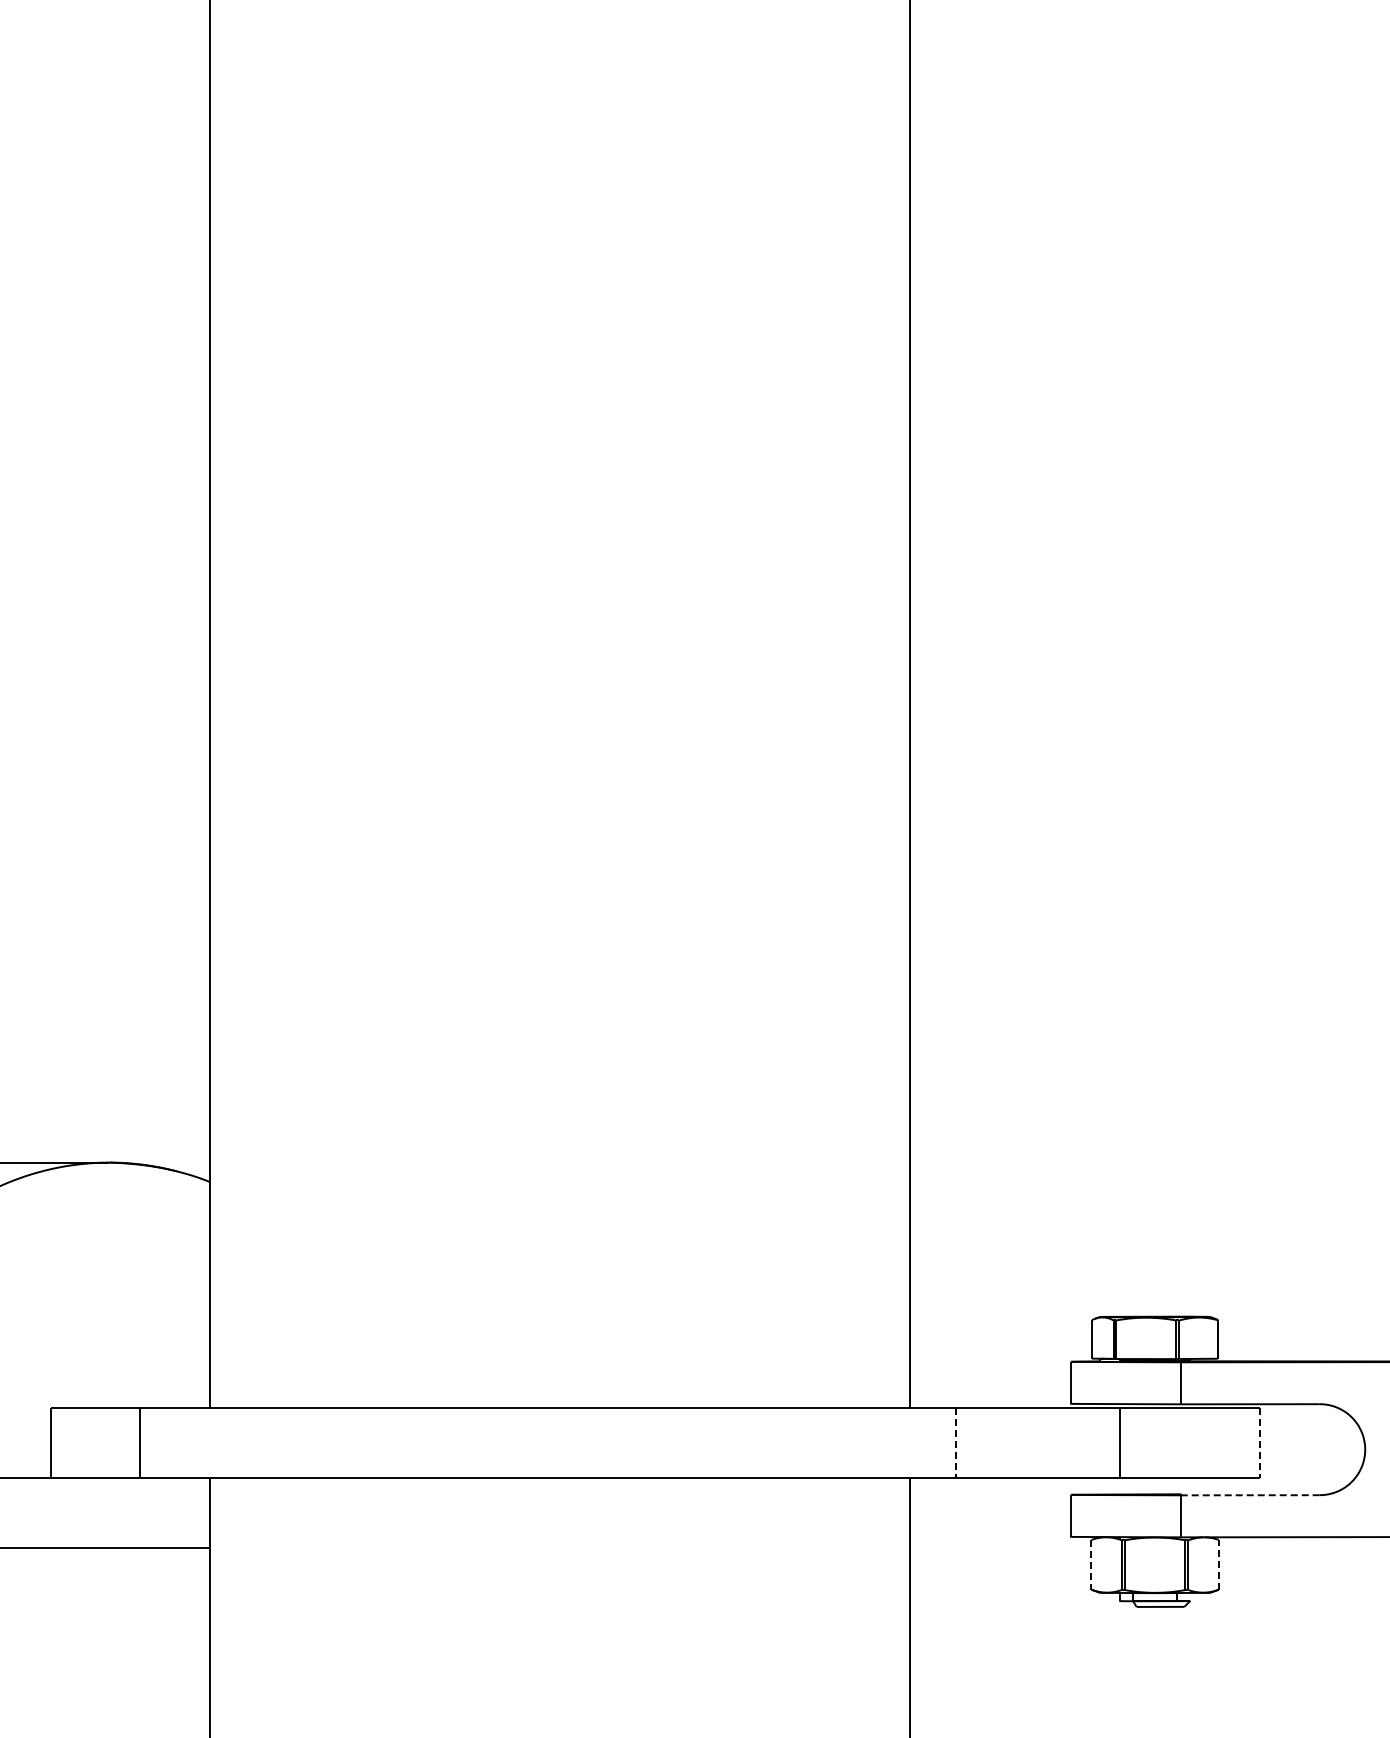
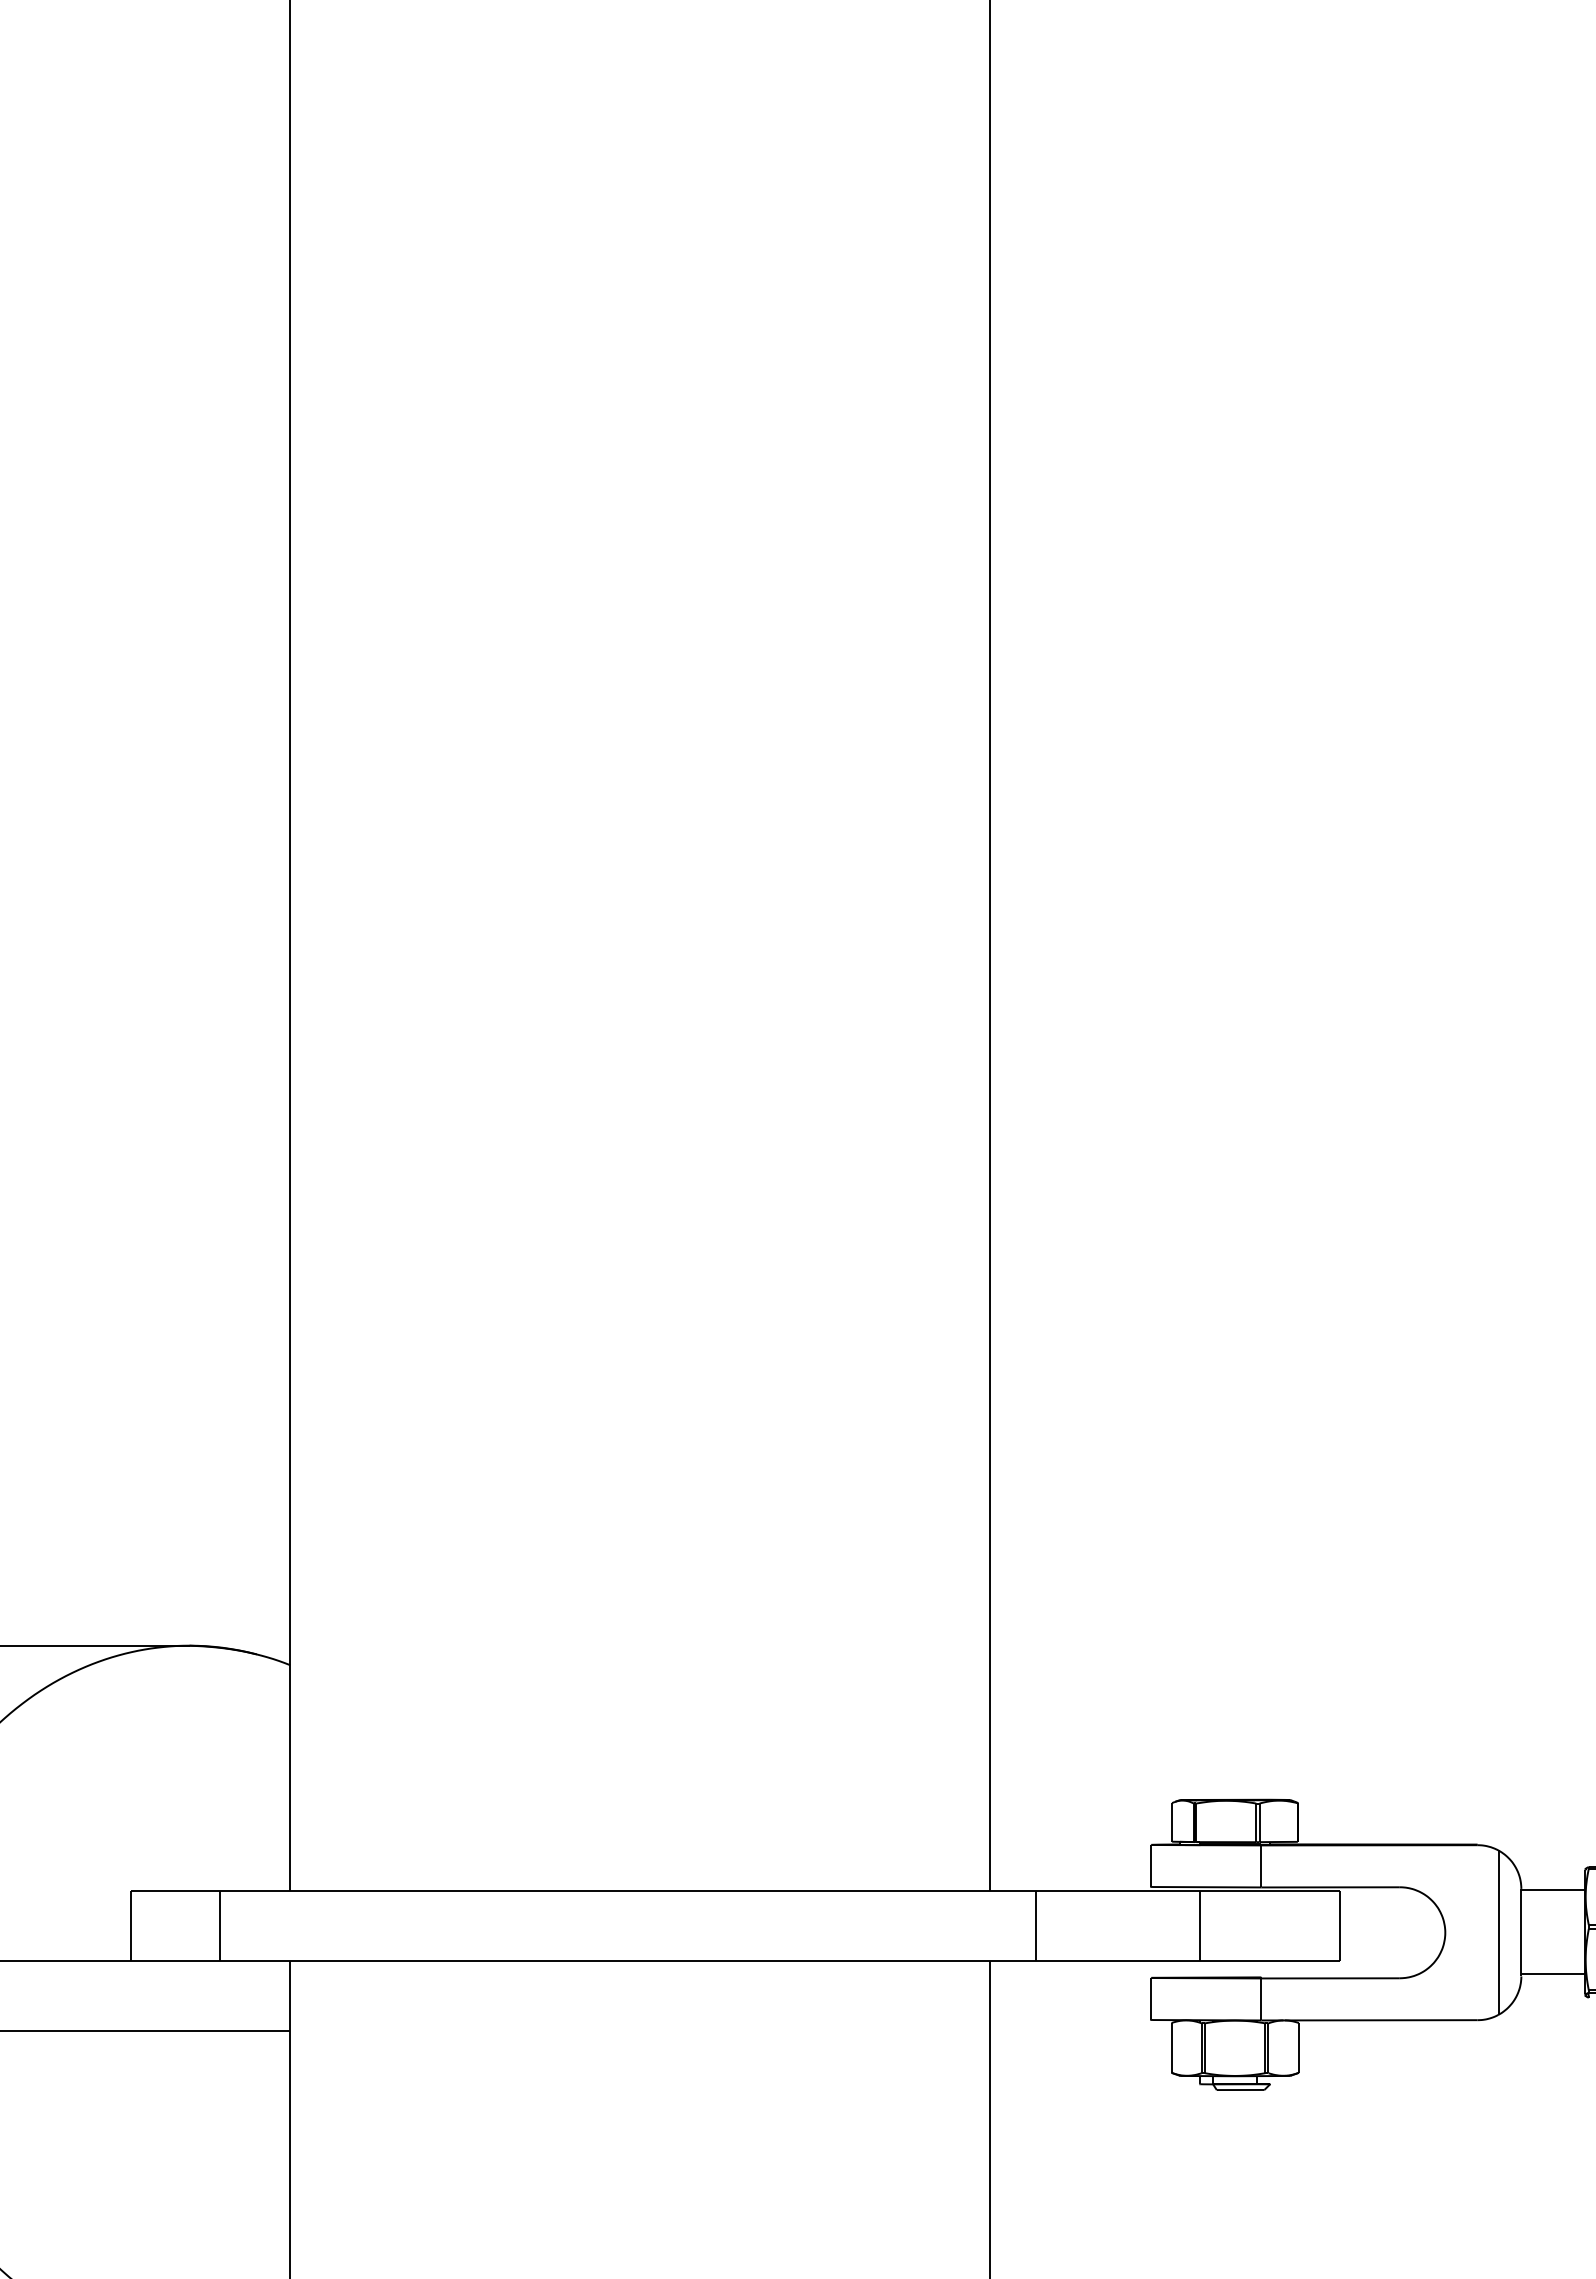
line: (955, 1443) -> (1035, 1926), dashed -> solid
line: (1260, 1443) -> (1340, 1926), dashed -> solid
line: (1250, 1495) -> (1330, 1978), dashed -> solid
line: (1091, 1564) -> (1171, 2047), dashed -> solid
line: (1218, 1564) -> (1298, 2047), dashed -> solid

